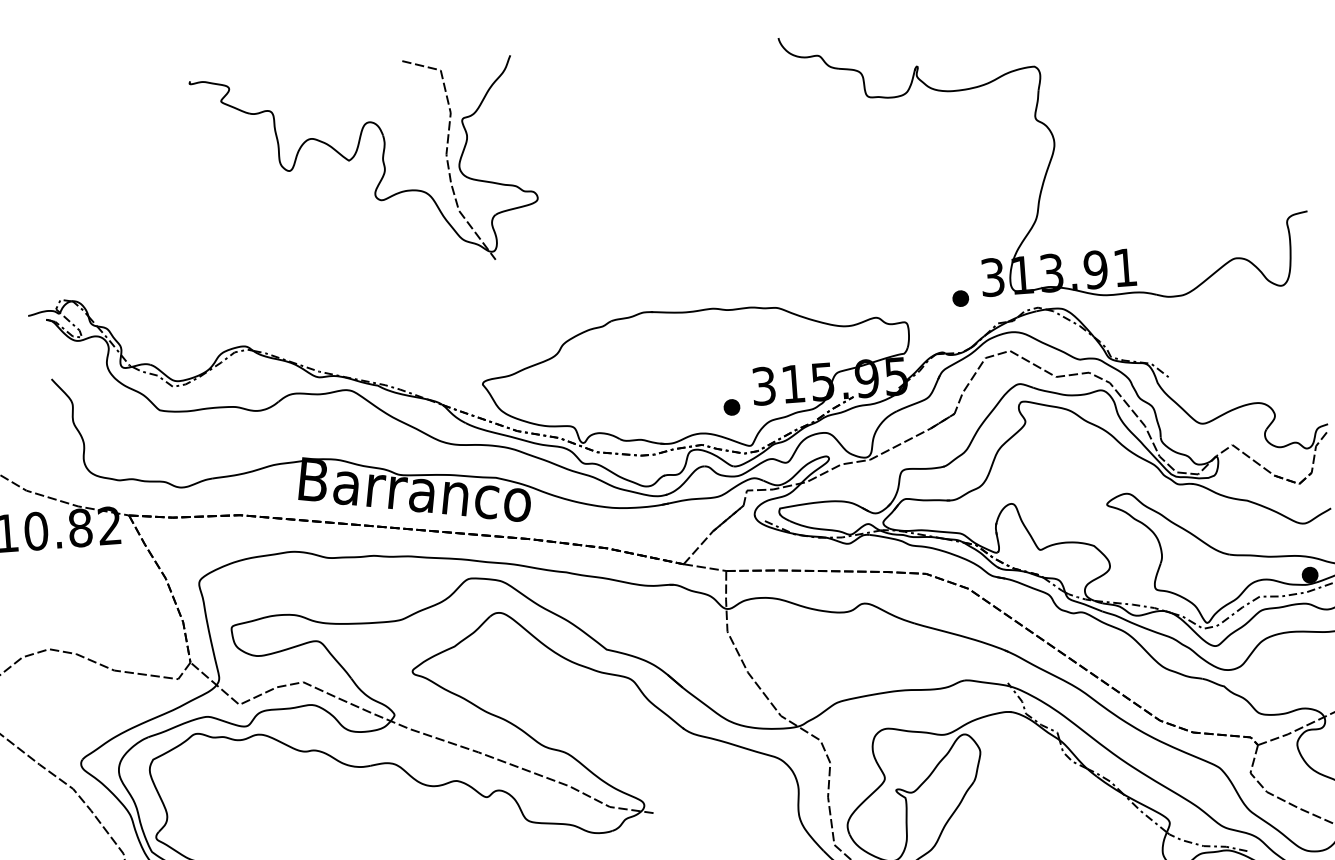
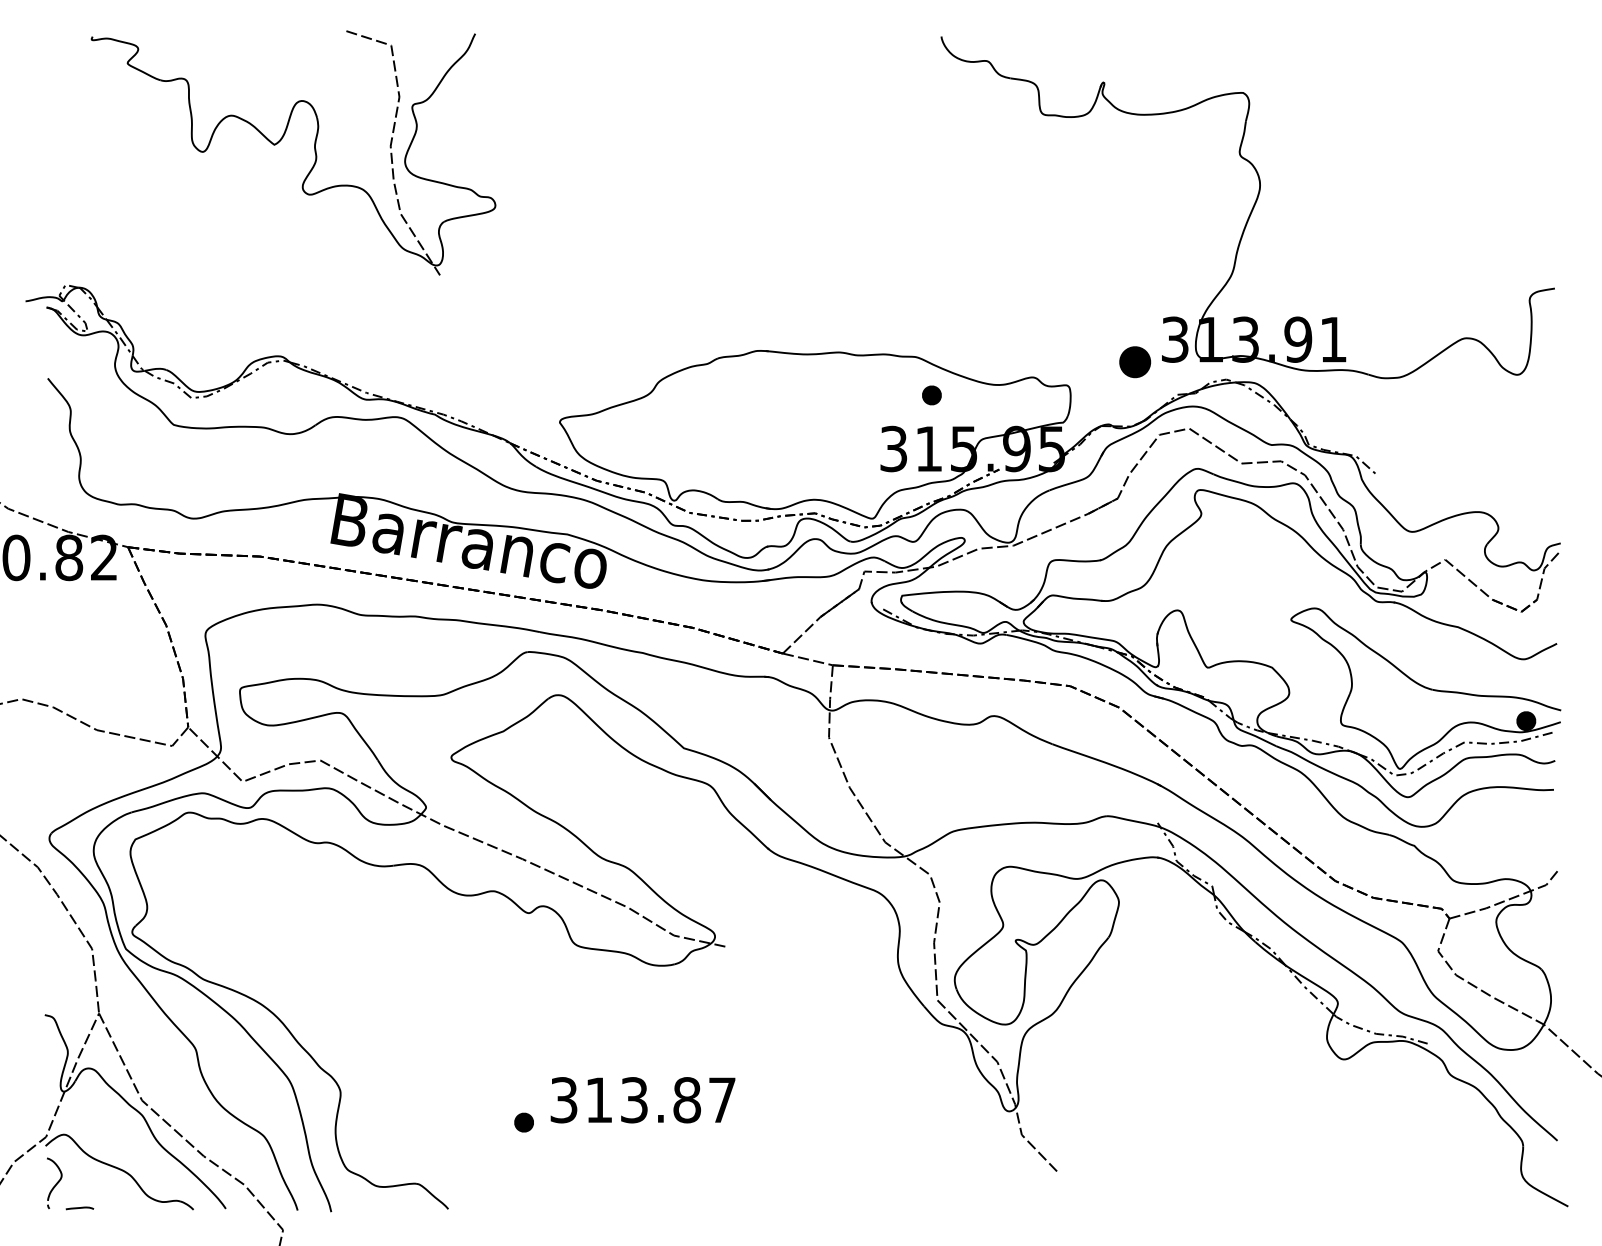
part: (354, 156) -> (281, 140), moved
part: (960, 298) -> (1135, 361), size x1.6
part: (731, 407) -> (931, 395), moved

